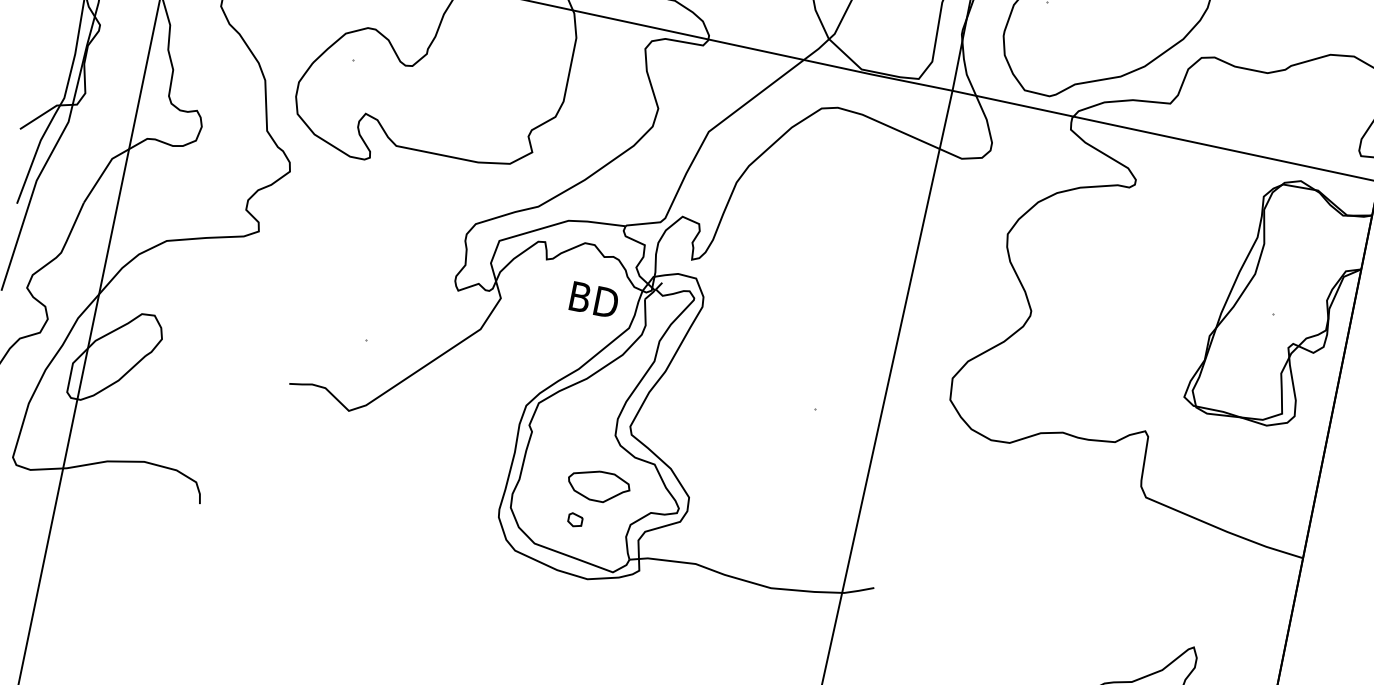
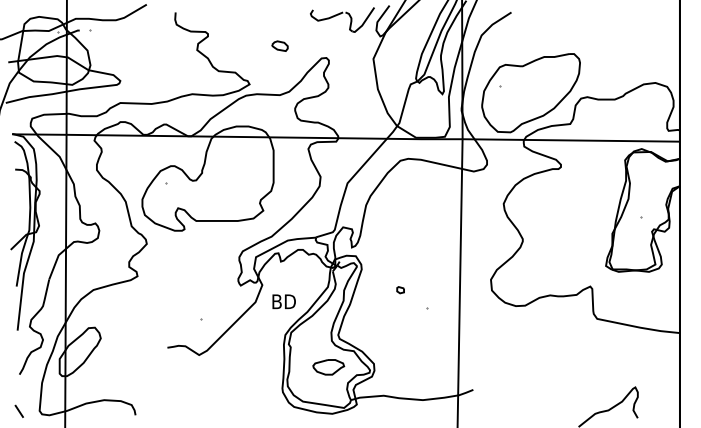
text: (593, 299) -> (283, 301), moved
part: (575, 520) -> (400, 290), moved

